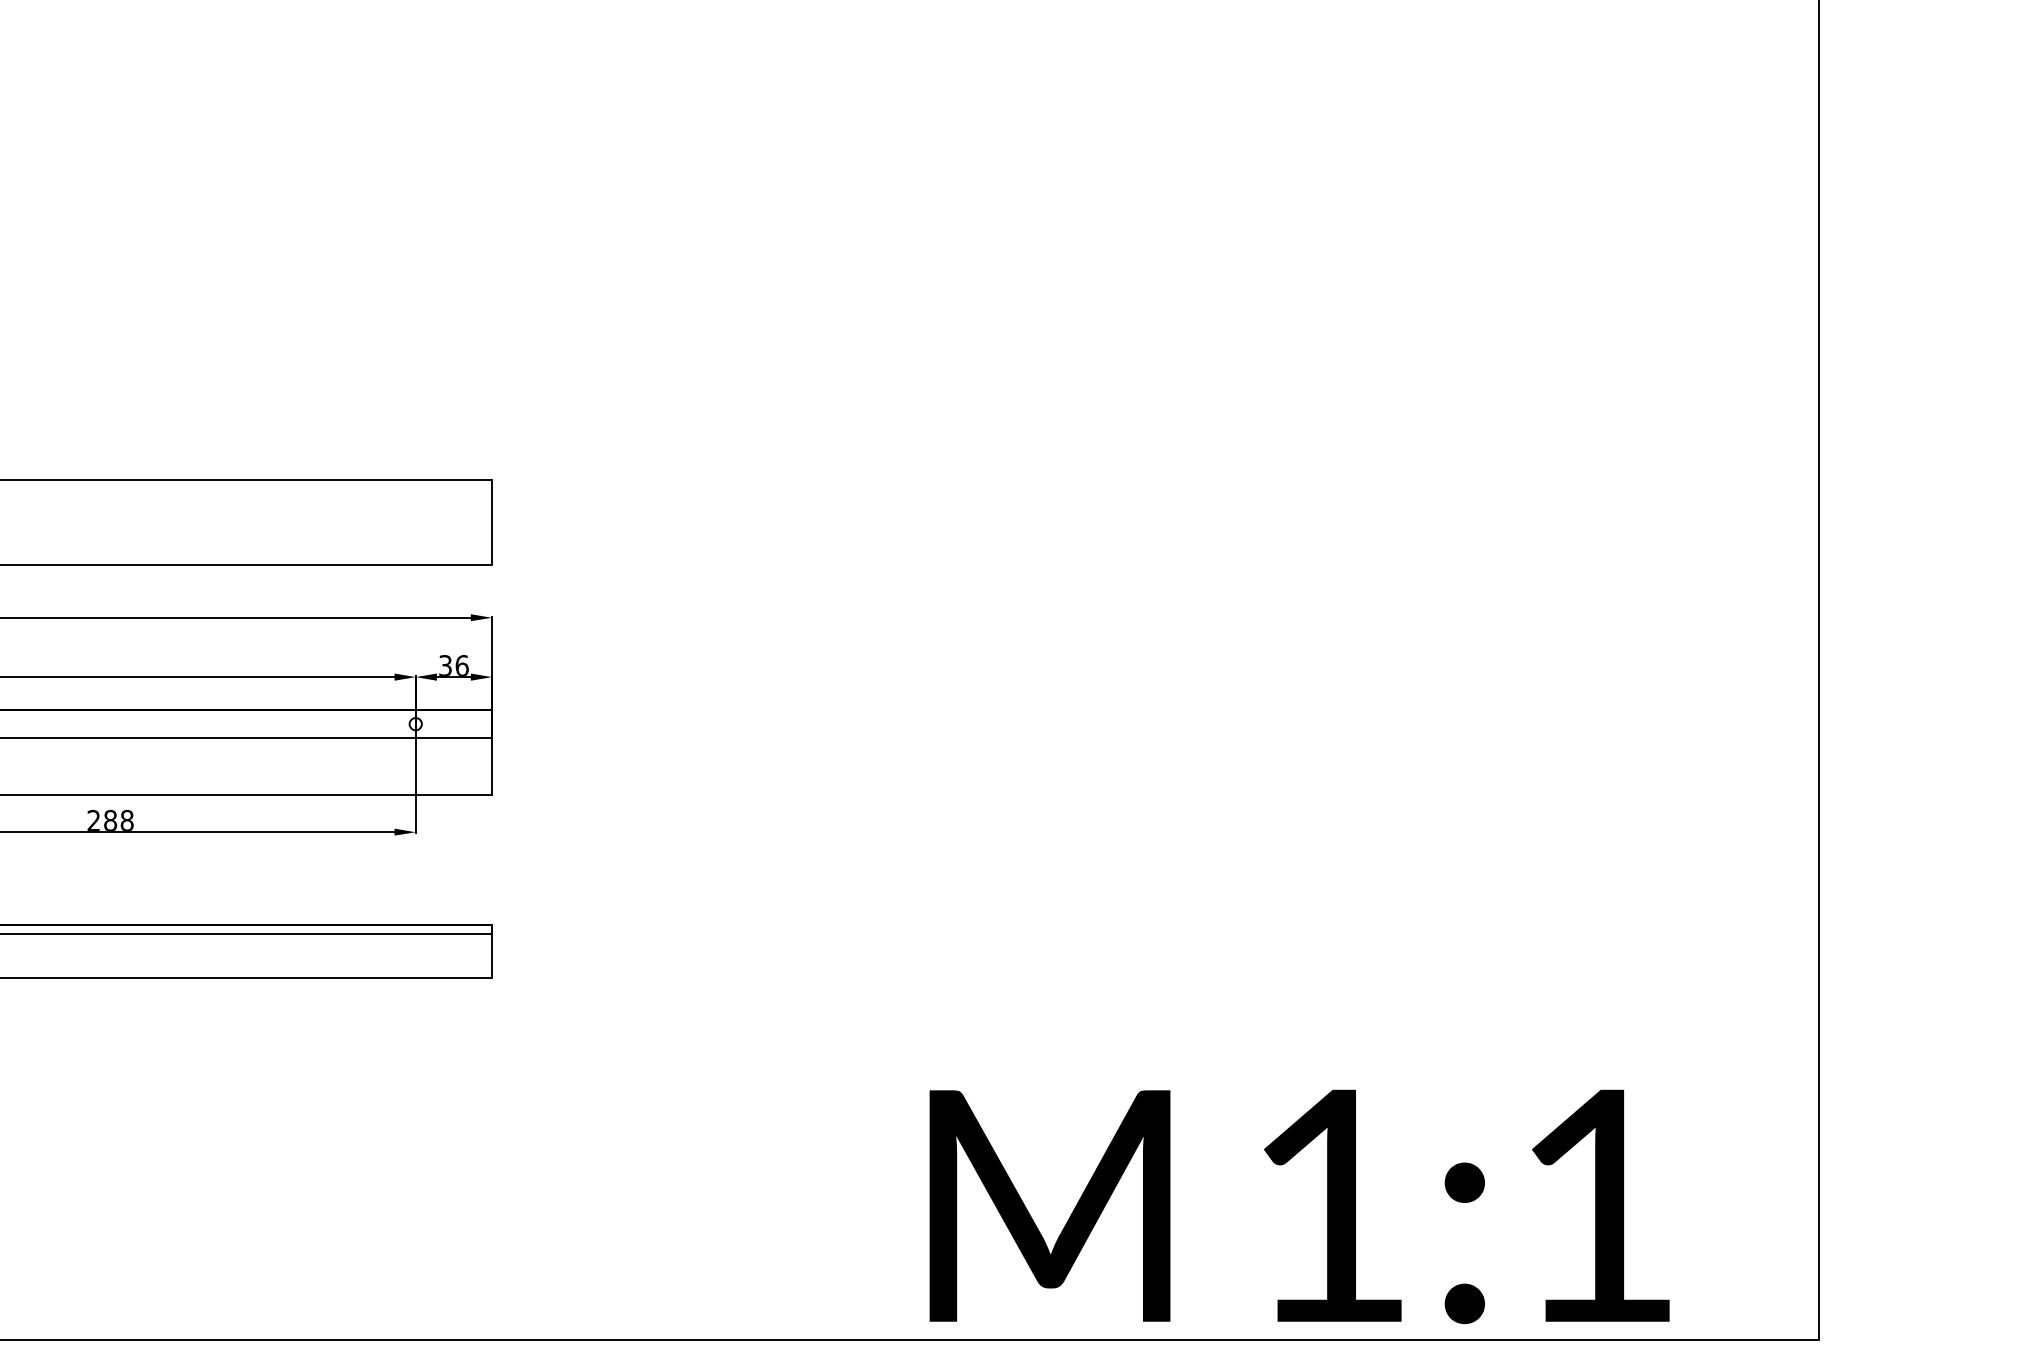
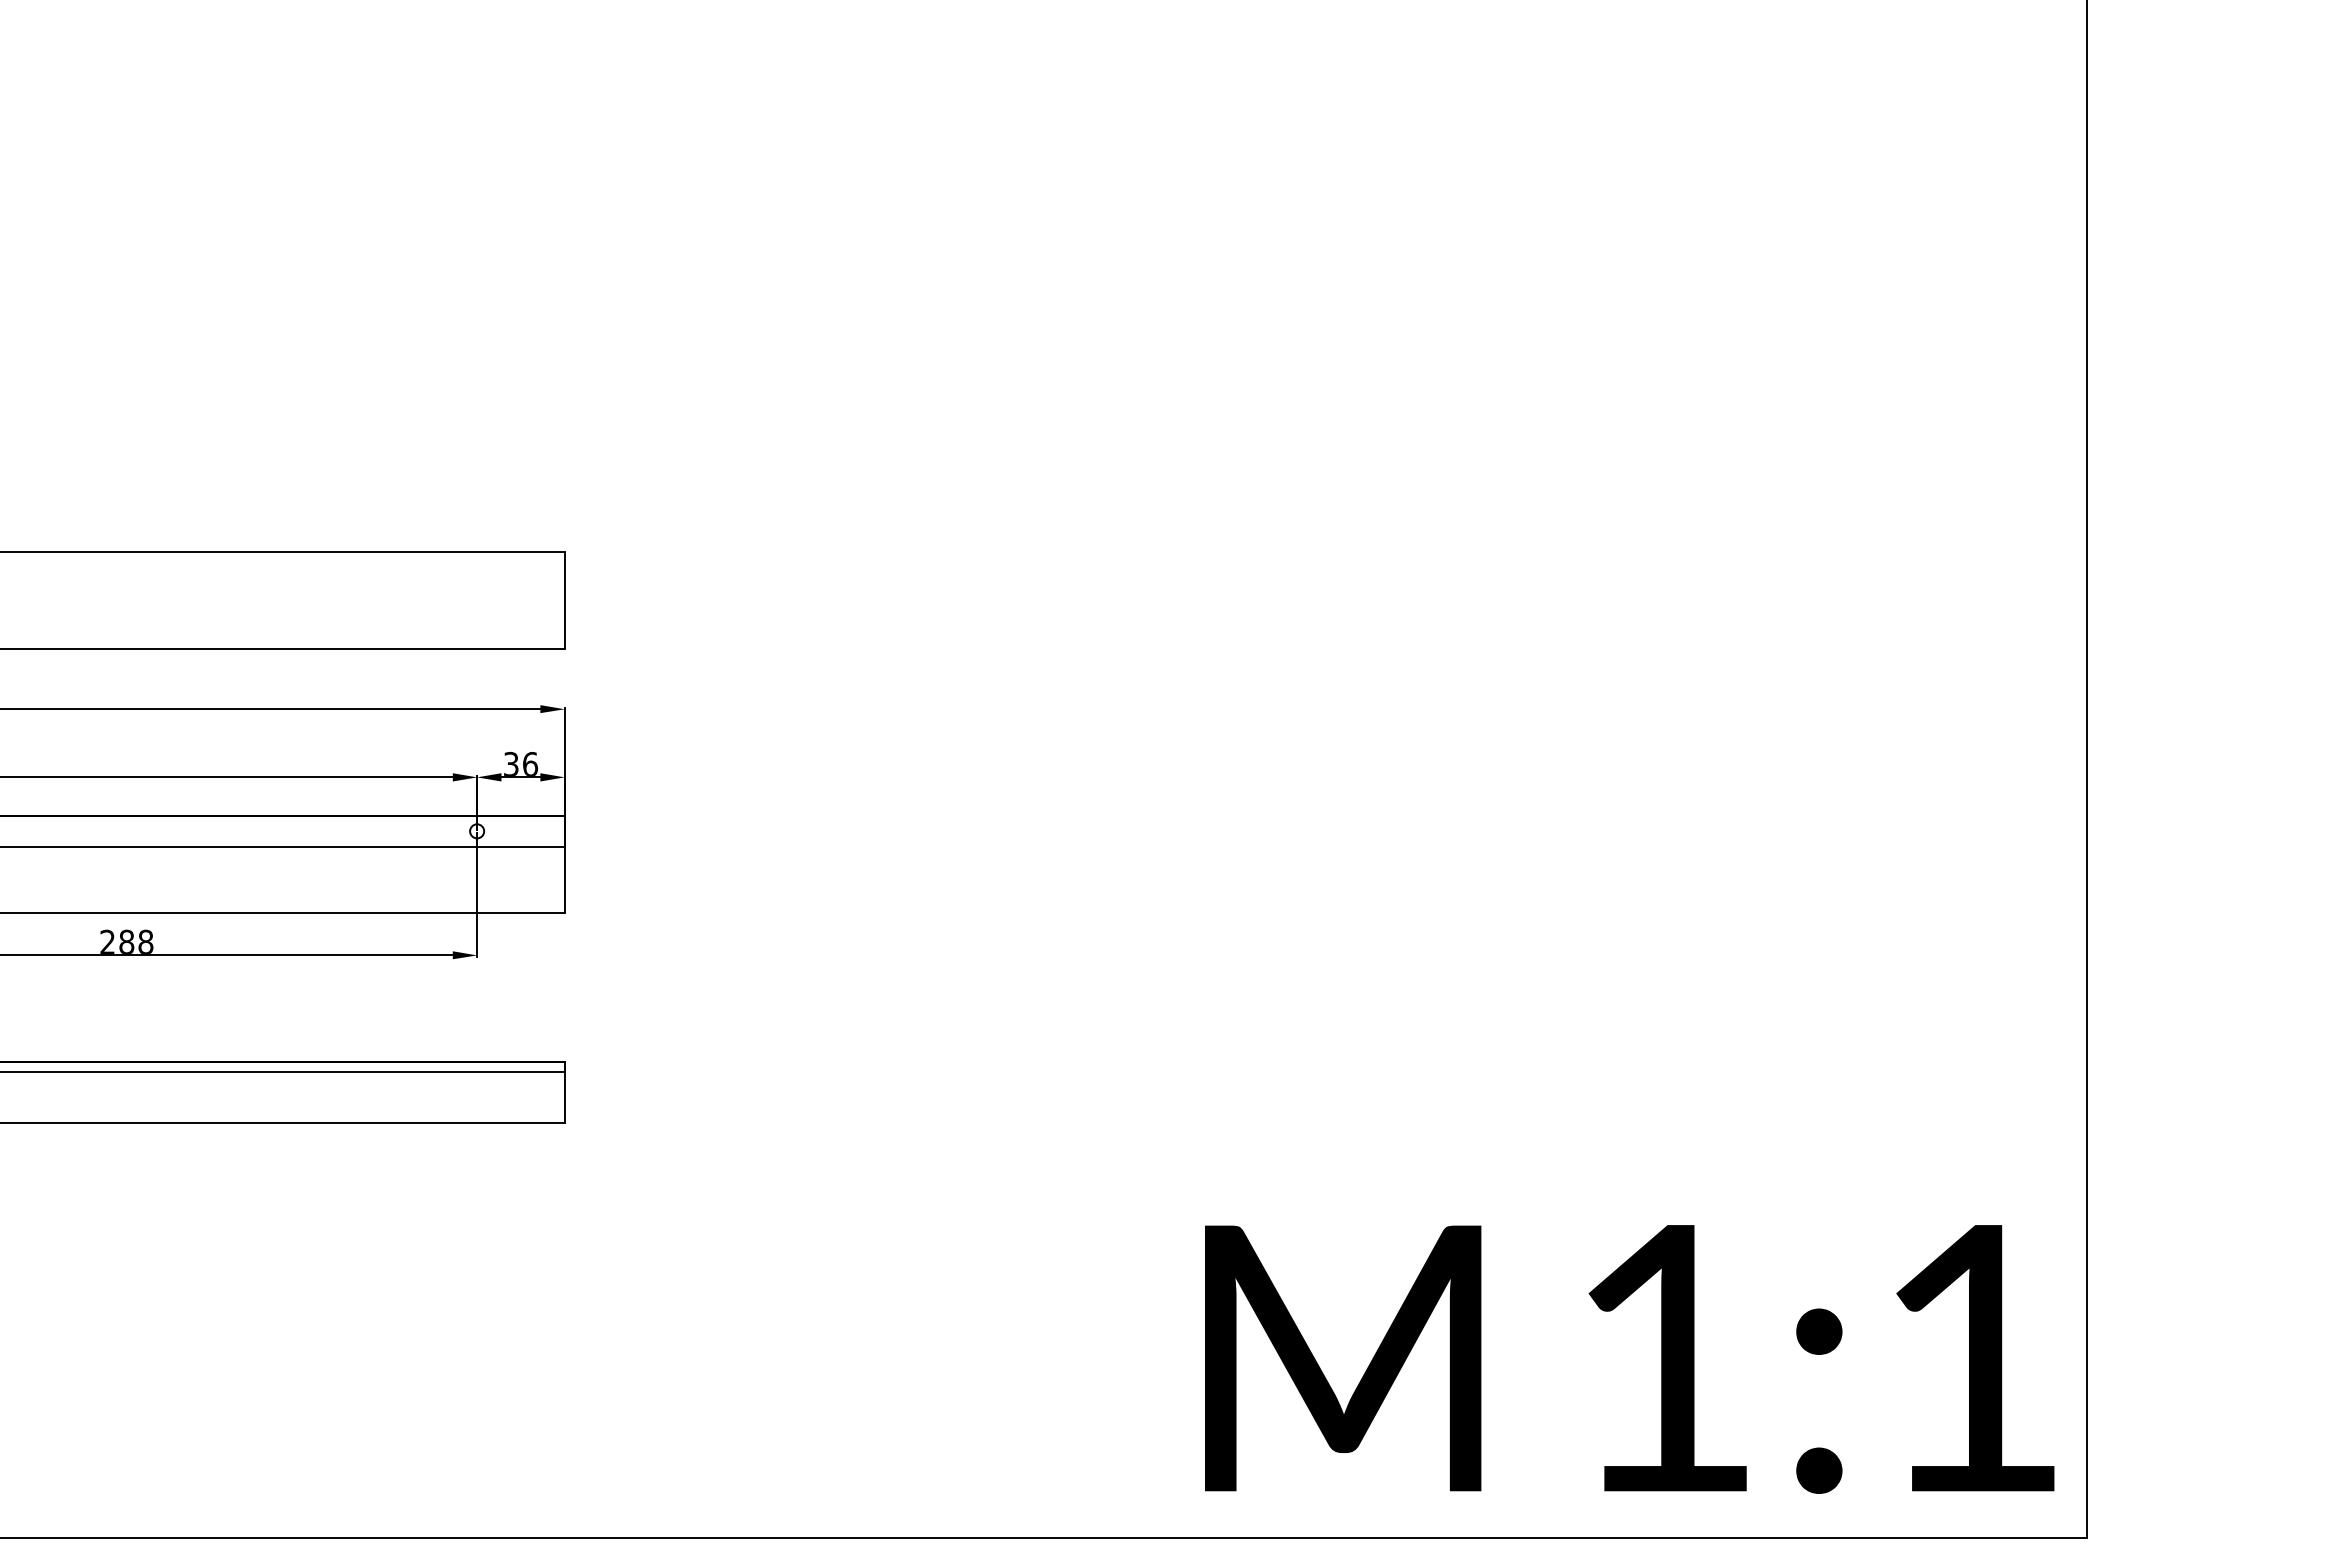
text: (1299, 1206) -> (1629, 1359), moved

